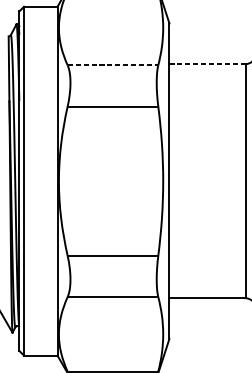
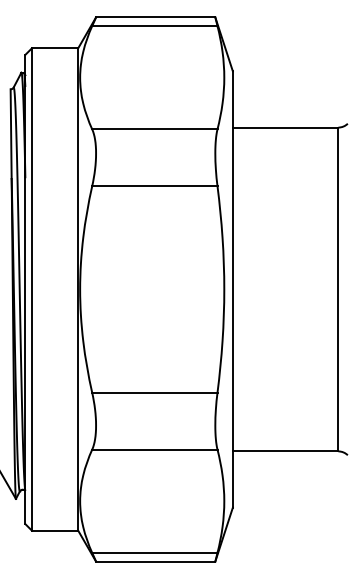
line: (207, 64) -> (285, 127), dashed -> solid
line: (112, 65) -> (154, 129), dashed -> solid

